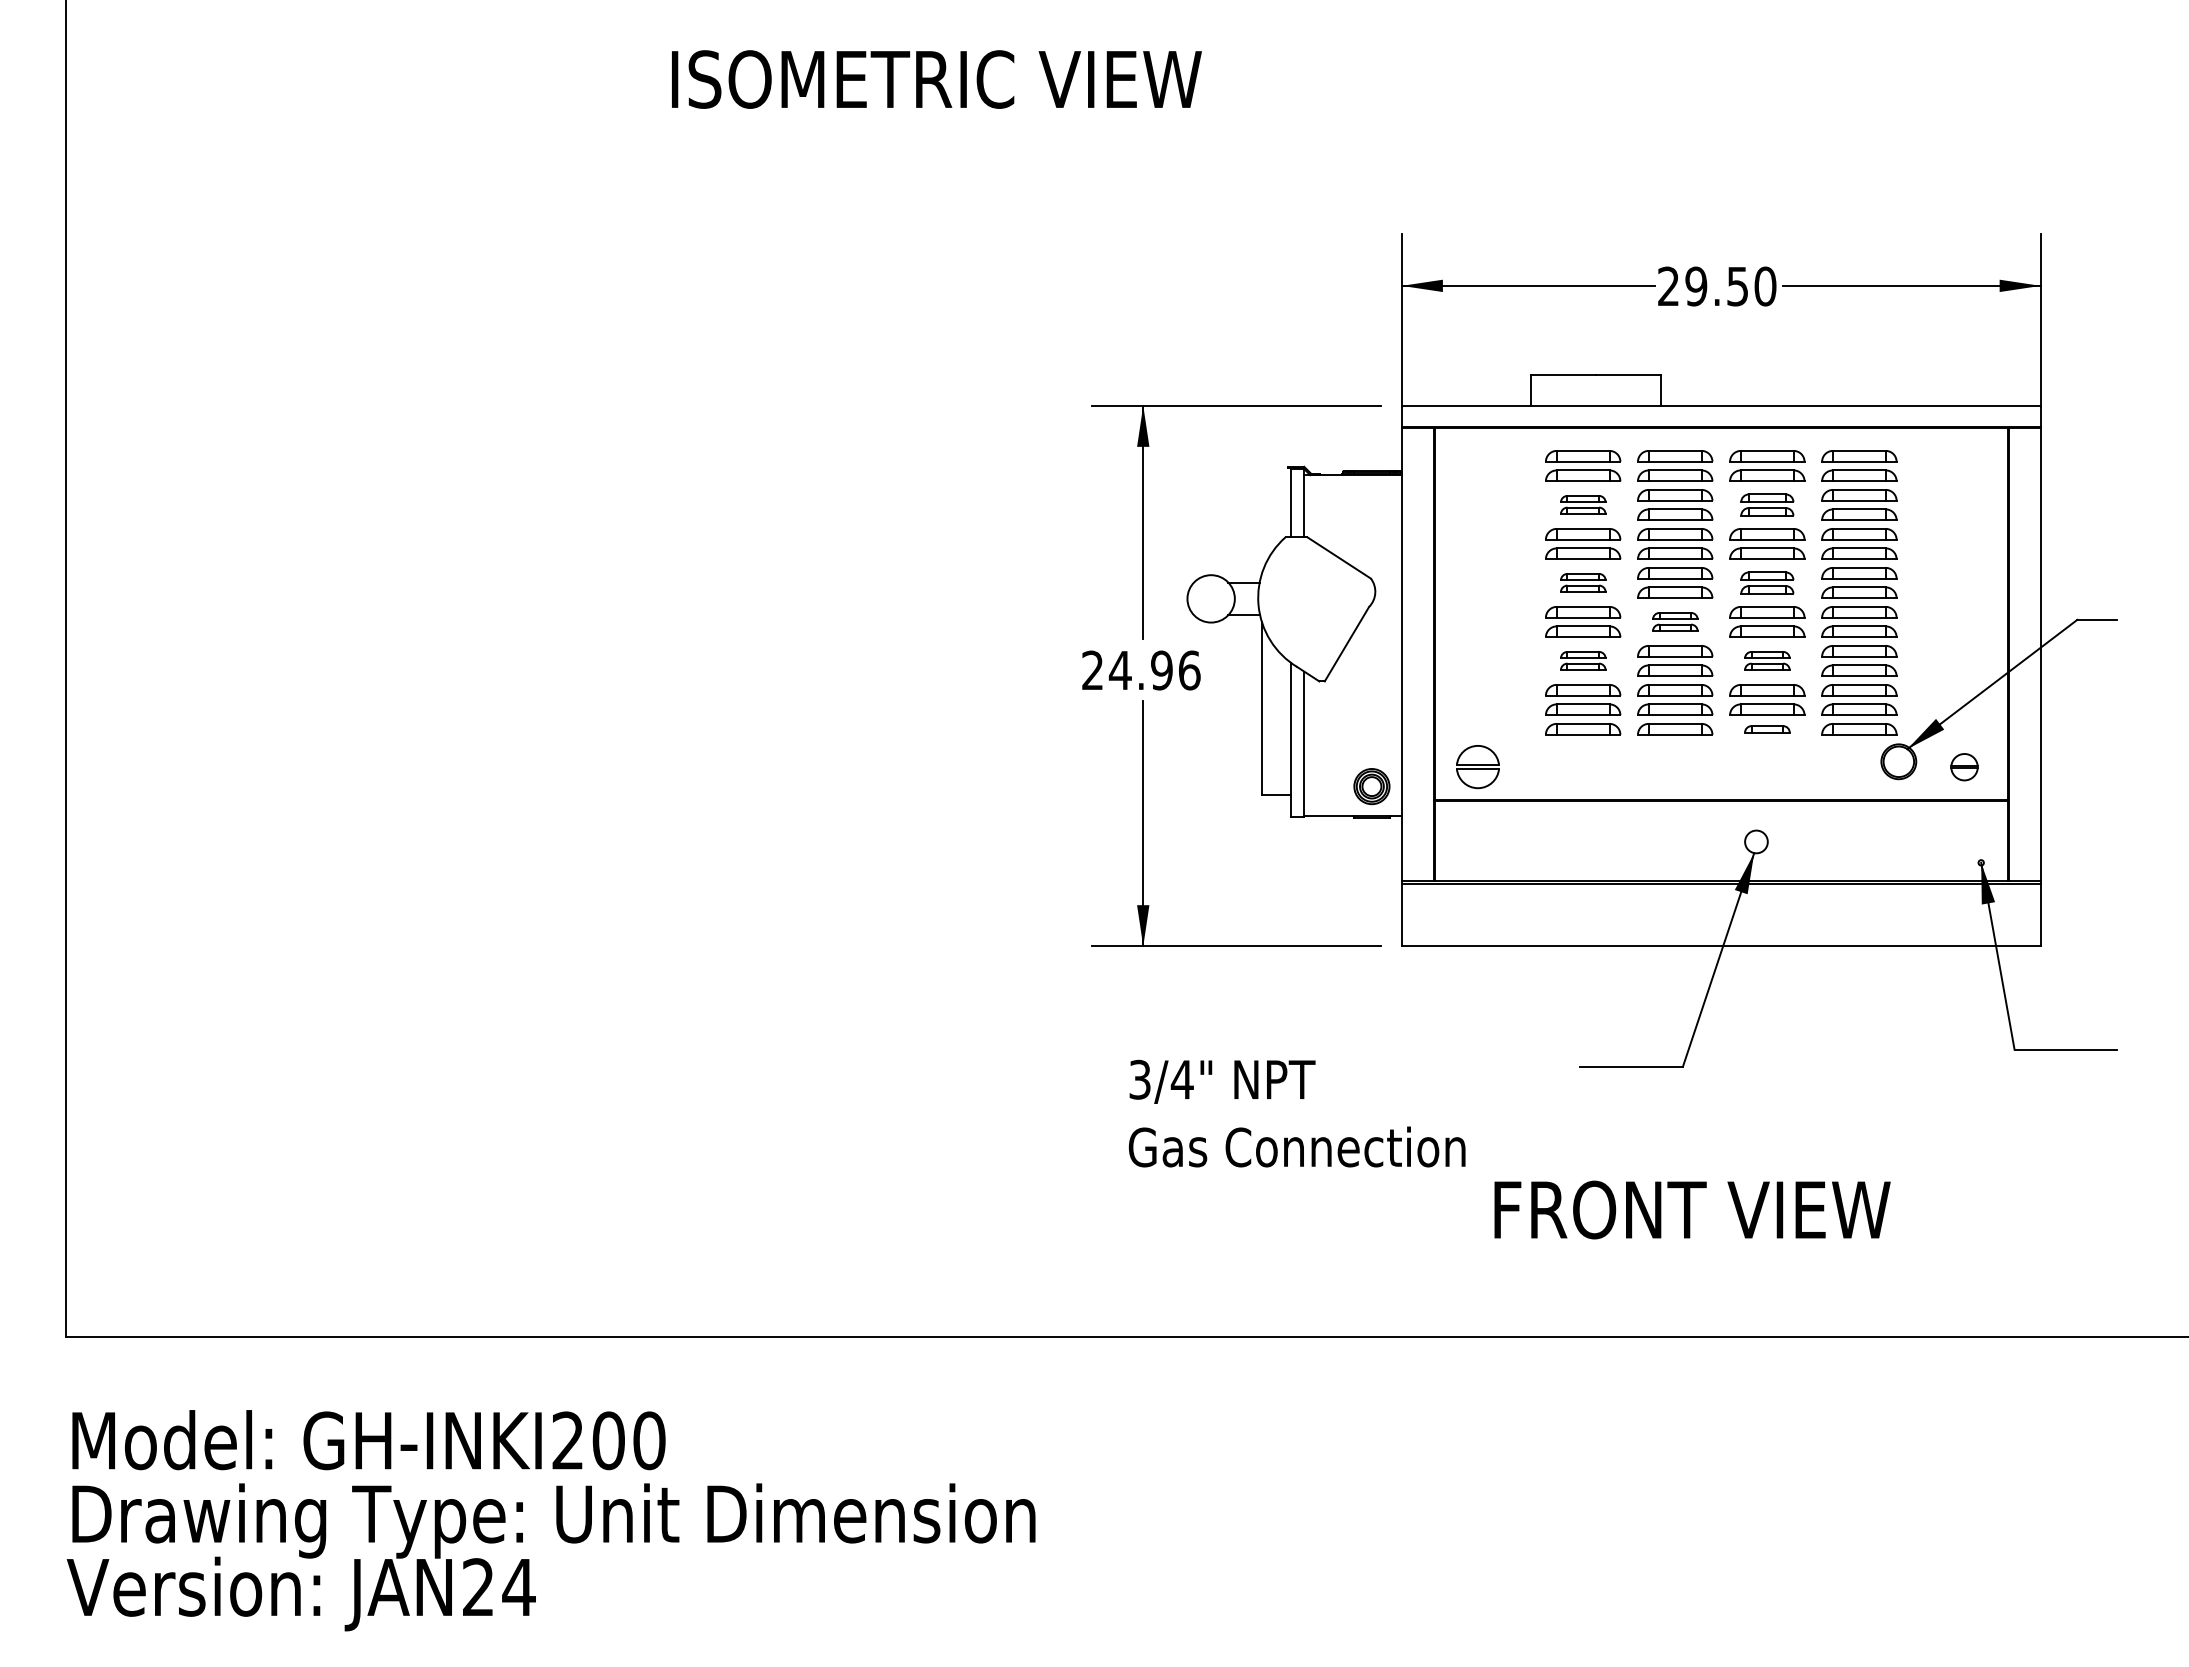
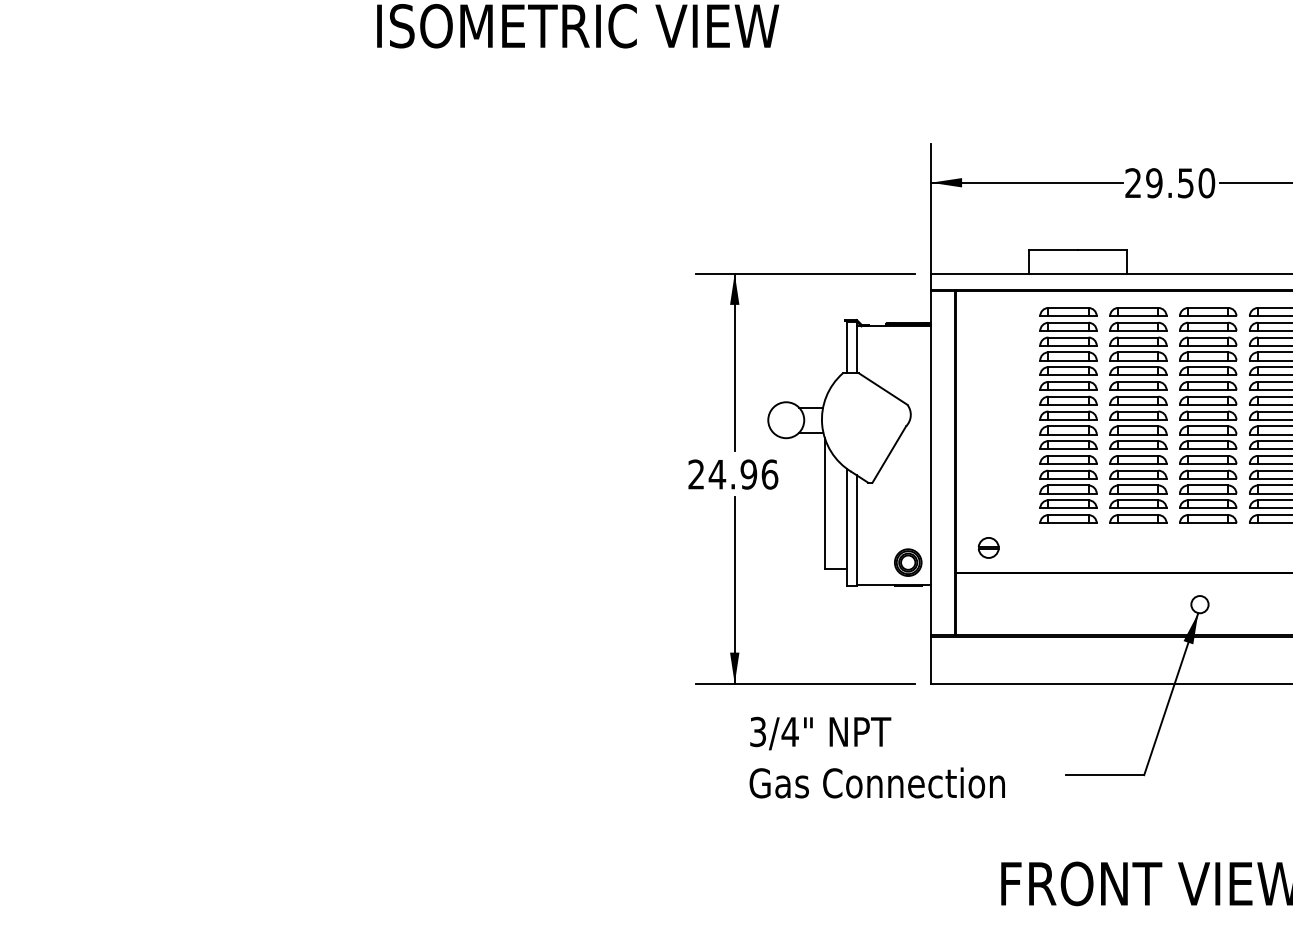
part: (1583, 504) -> (1068, 348), size x1.67
part: (1767, 504) -> (1208, 348), size x1.43
part: (1583, 582) -> (1068, 407), size x1.67
part: (1767, 582) -> (1208, 407), size x1.43
part: (1675, 621) -> (1138, 437), size x1.67
part: (1583, 660) -> (1068, 466), size x1.67
part: (1767, 660) -> (1208, 466), size x1.67
part: (1767, 729) -> (1208, 519), size x1.67
part: (1477, 767) -> (988, 548), size x0.62
text: (1296, 1113) -> (876, 757), moved

